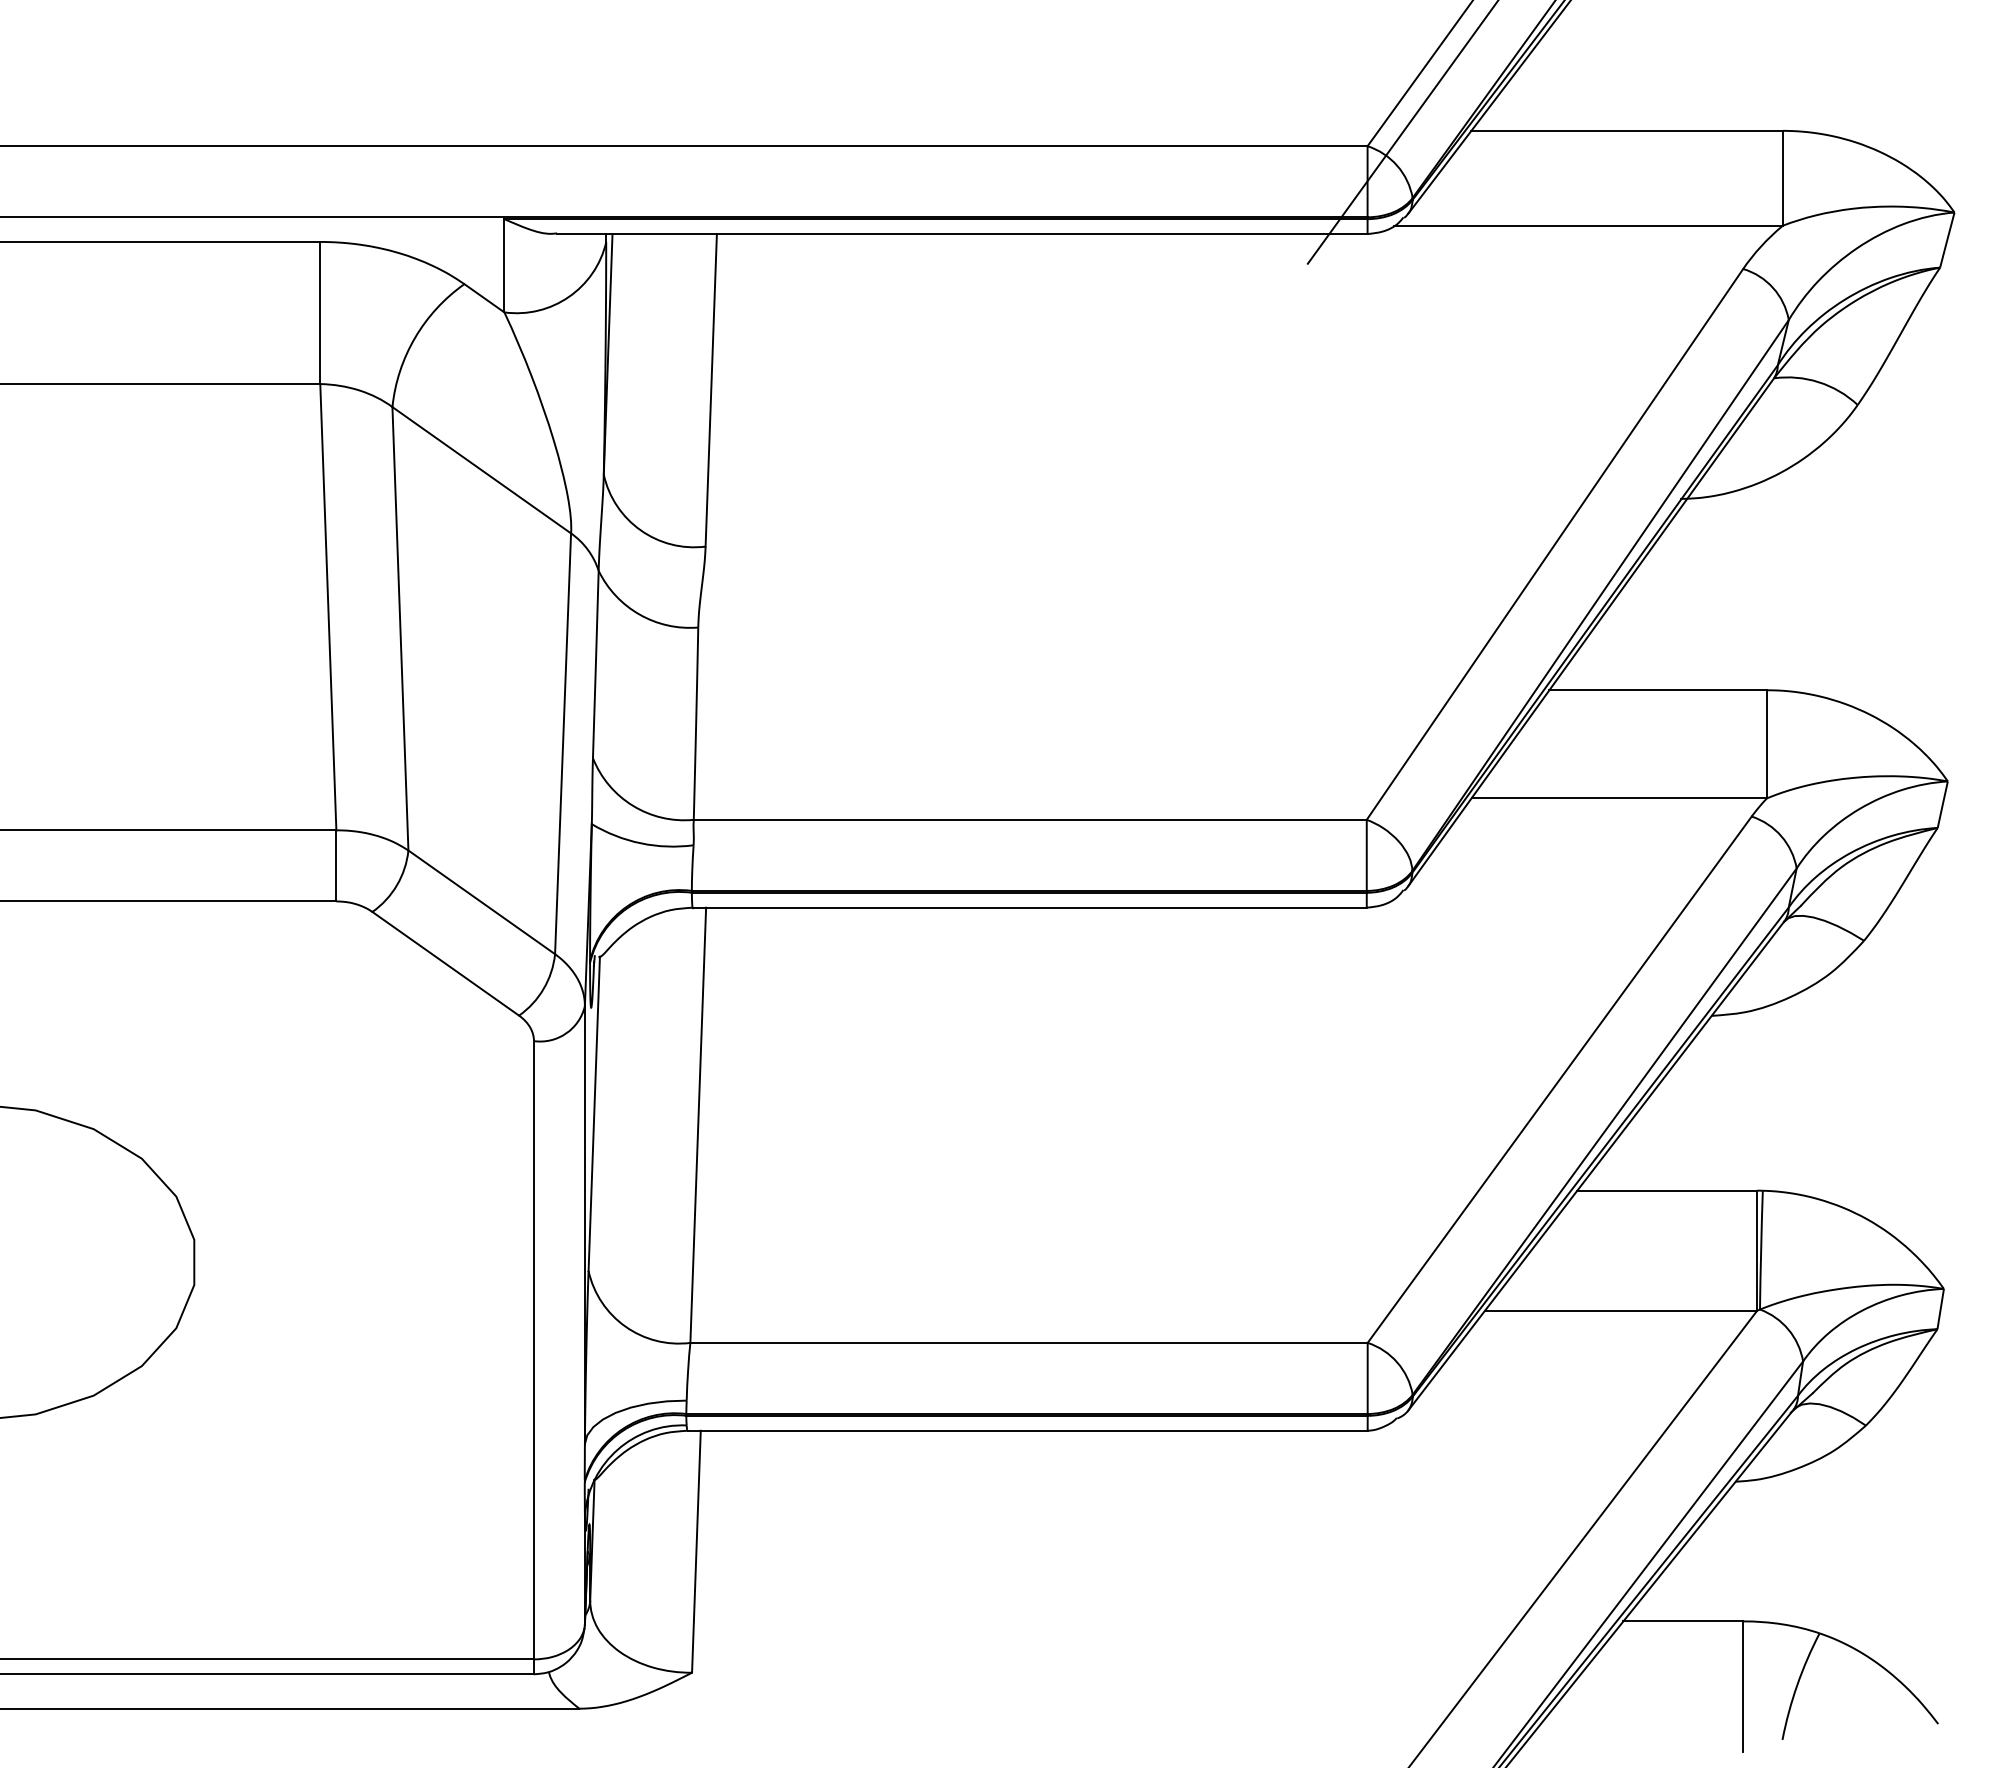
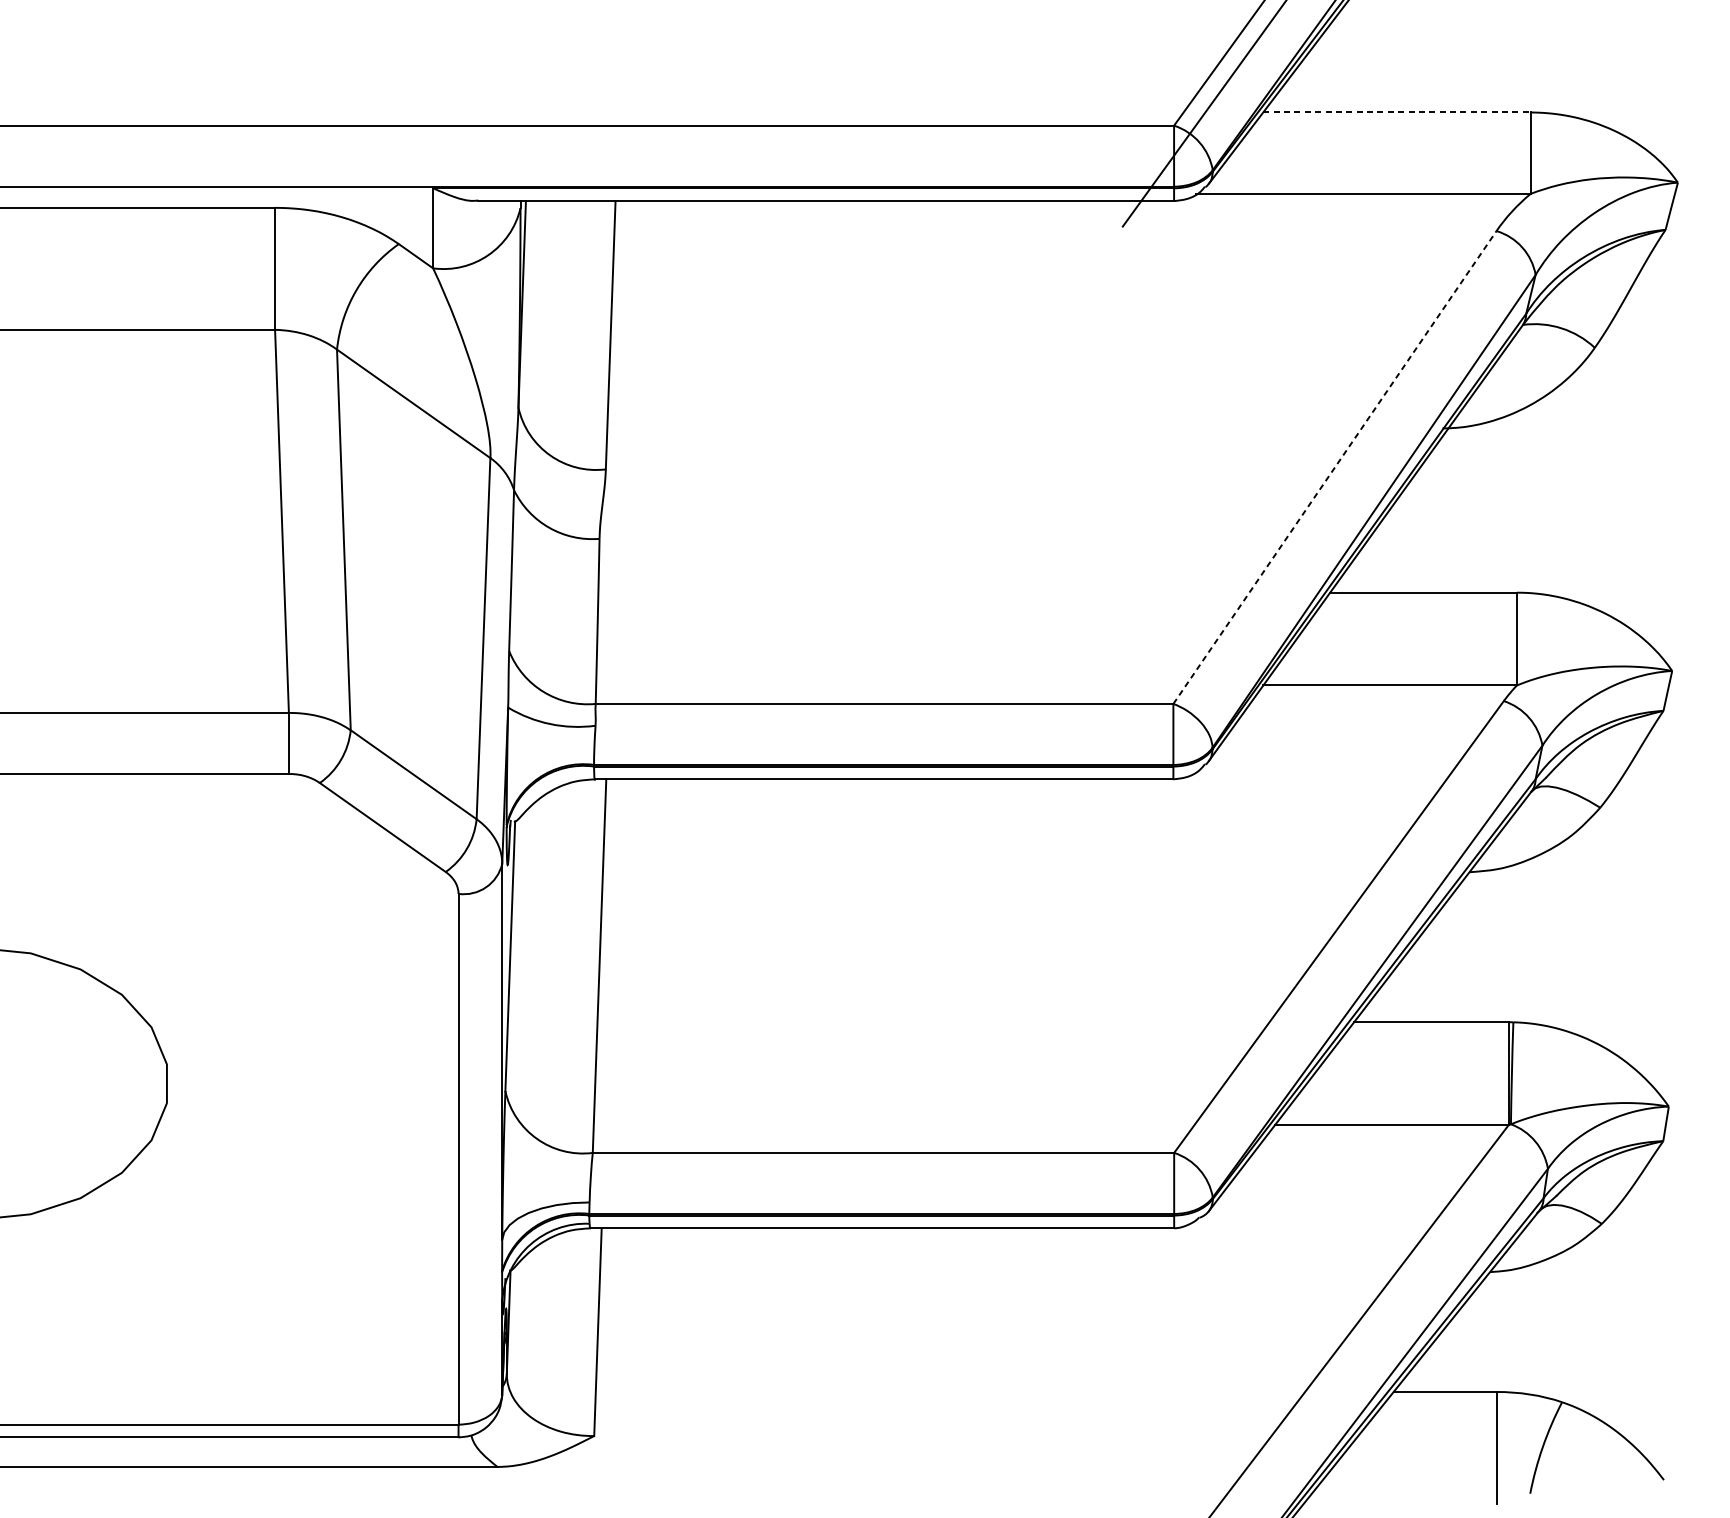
line: (1627, 130) -> (1397, 112), solid -> dashed
line: (1554, 544) -> (1334, 467), solid -> dashed

